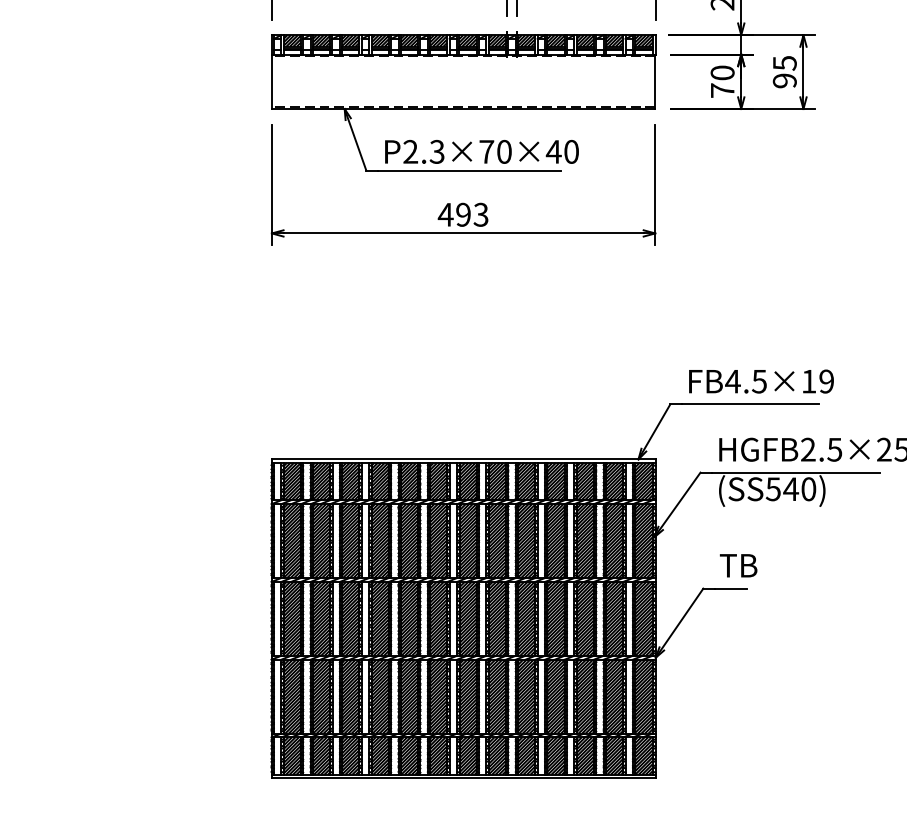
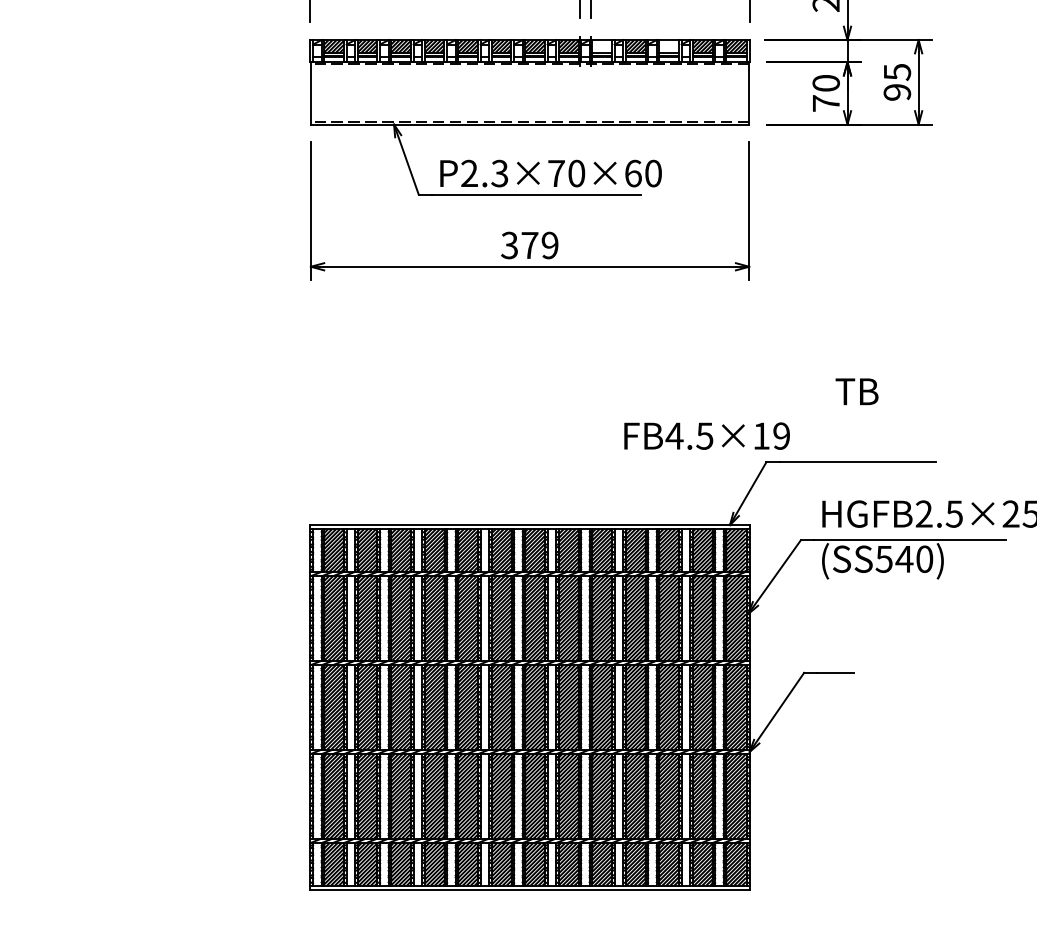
hatch: (526, 40) -> (601, 46), removed
hatch: (584, 40) -> (668, 46), removed
text: (553, 151) -> (632, 173), P2.3×70×40 -> P2.3×70×60
text: (462, 214) -> (528, 245), 493 -> 379
text: (761, 381) -> (707, 436), moved
text: (738, 565) -> (856, 391), moved

